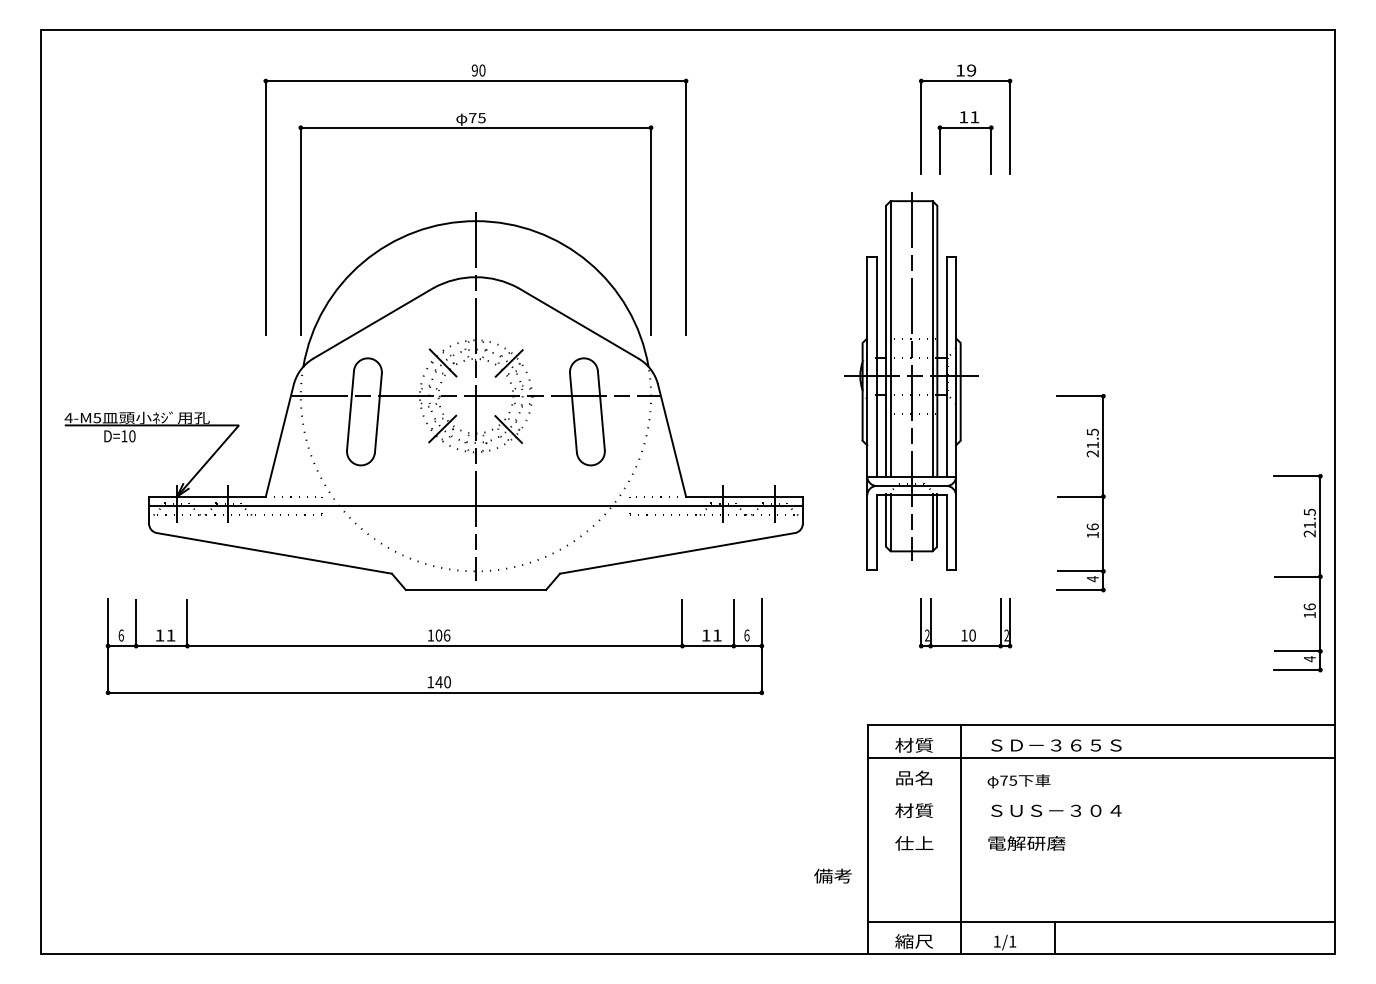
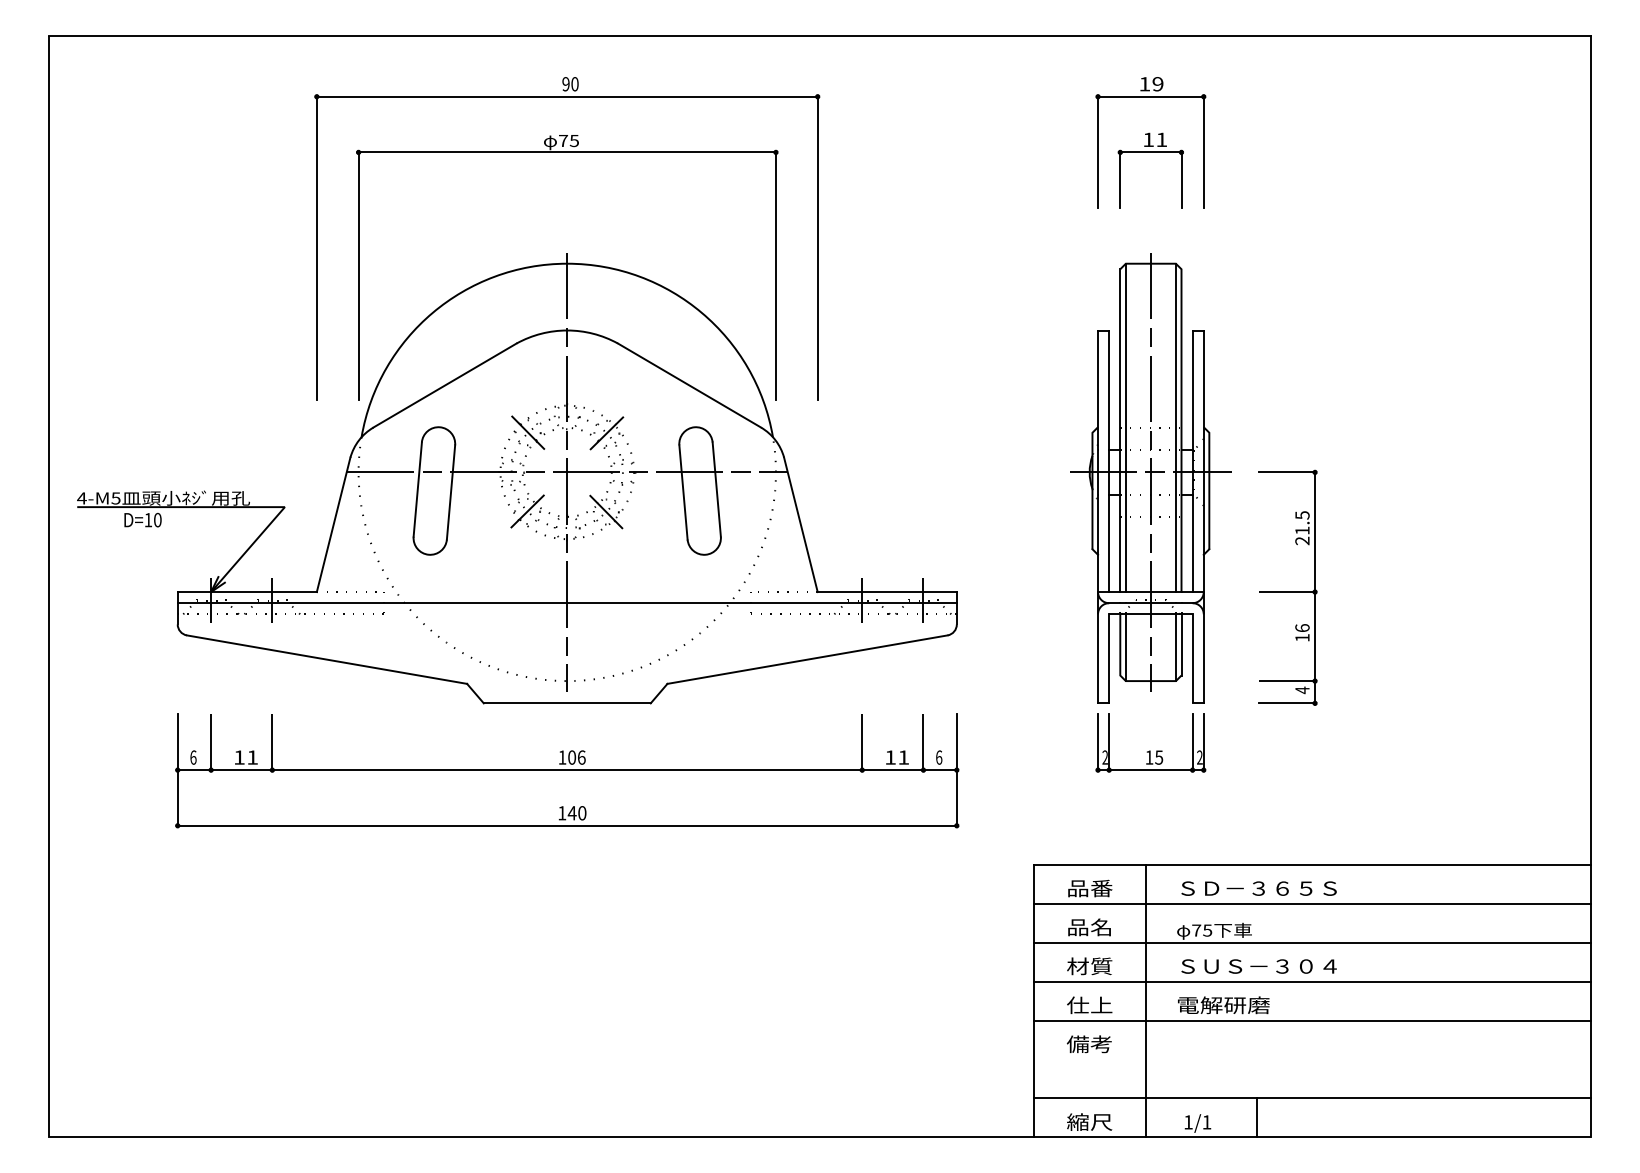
part: (911, 381) -> (1150, 478), moved
part: (1297, 573) -> (1546, 683), removed
text: (972, 635) -> (1159, 757), 10 -> 15
part: (434, 646) -> (566, 770), moved
text: (914, 744) -> (1089, 887), 材質 -> 品番
line: (1100, 790) -> (1311, 942), added
line: (1100, 823) -> (1311, 981), added
line: (1100, 856) -> (1311, 1020), added
text: (832, 875) -> (1088, 1043), moved

